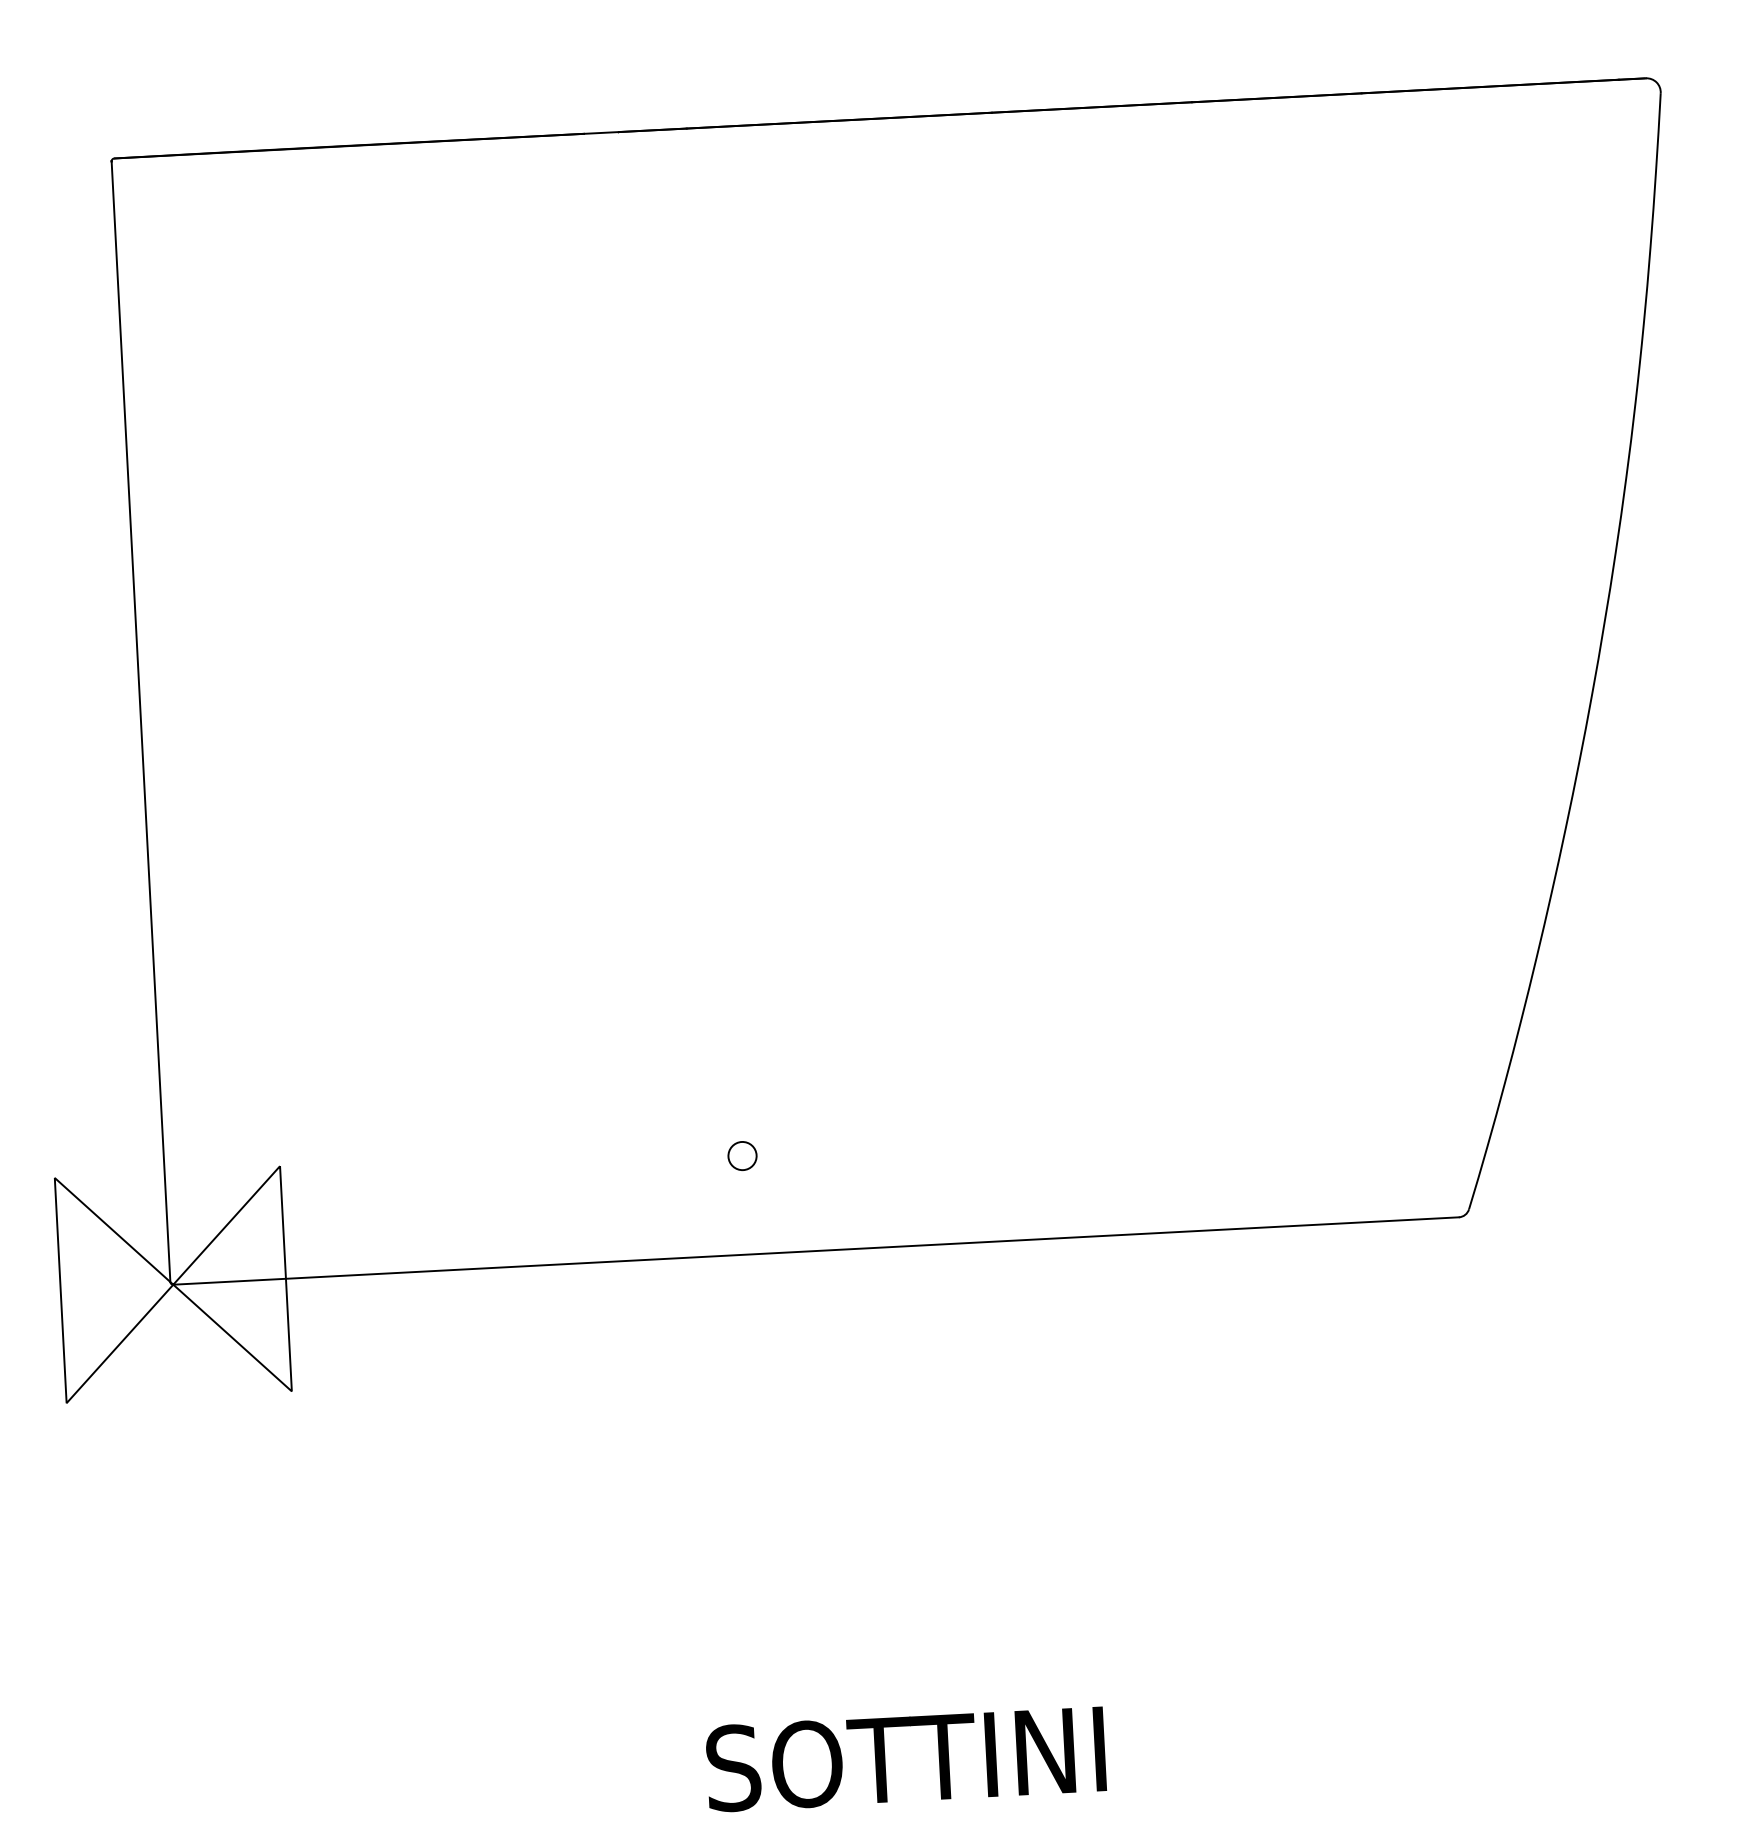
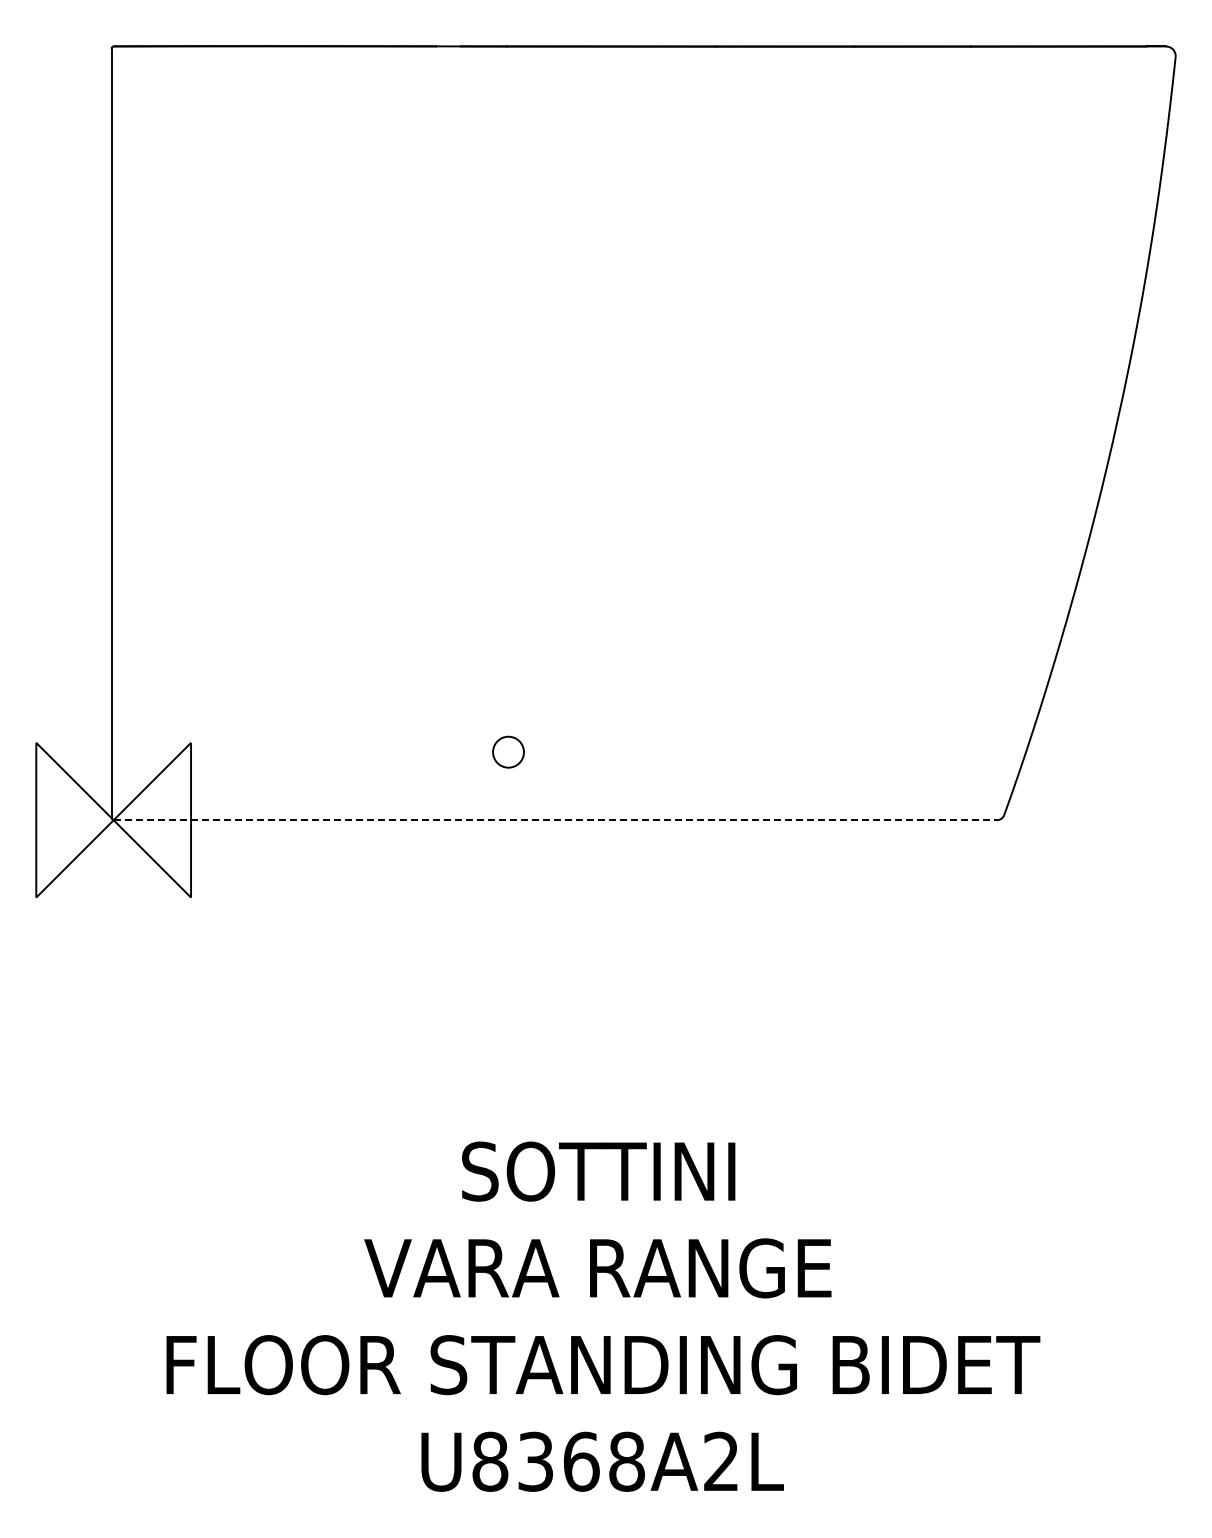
circle: (741, 1156) -> (507, 752), size x1.6
line: (816, 1251) -> (555, 820), solid -> dashed

